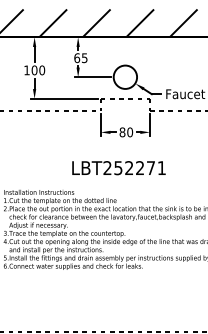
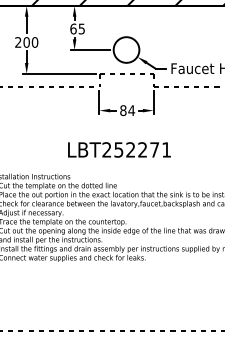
text: (26, 70) -> (17, 42), 100 -> 200
text: (130, 132) -> (132, 110), 80 -> 84

